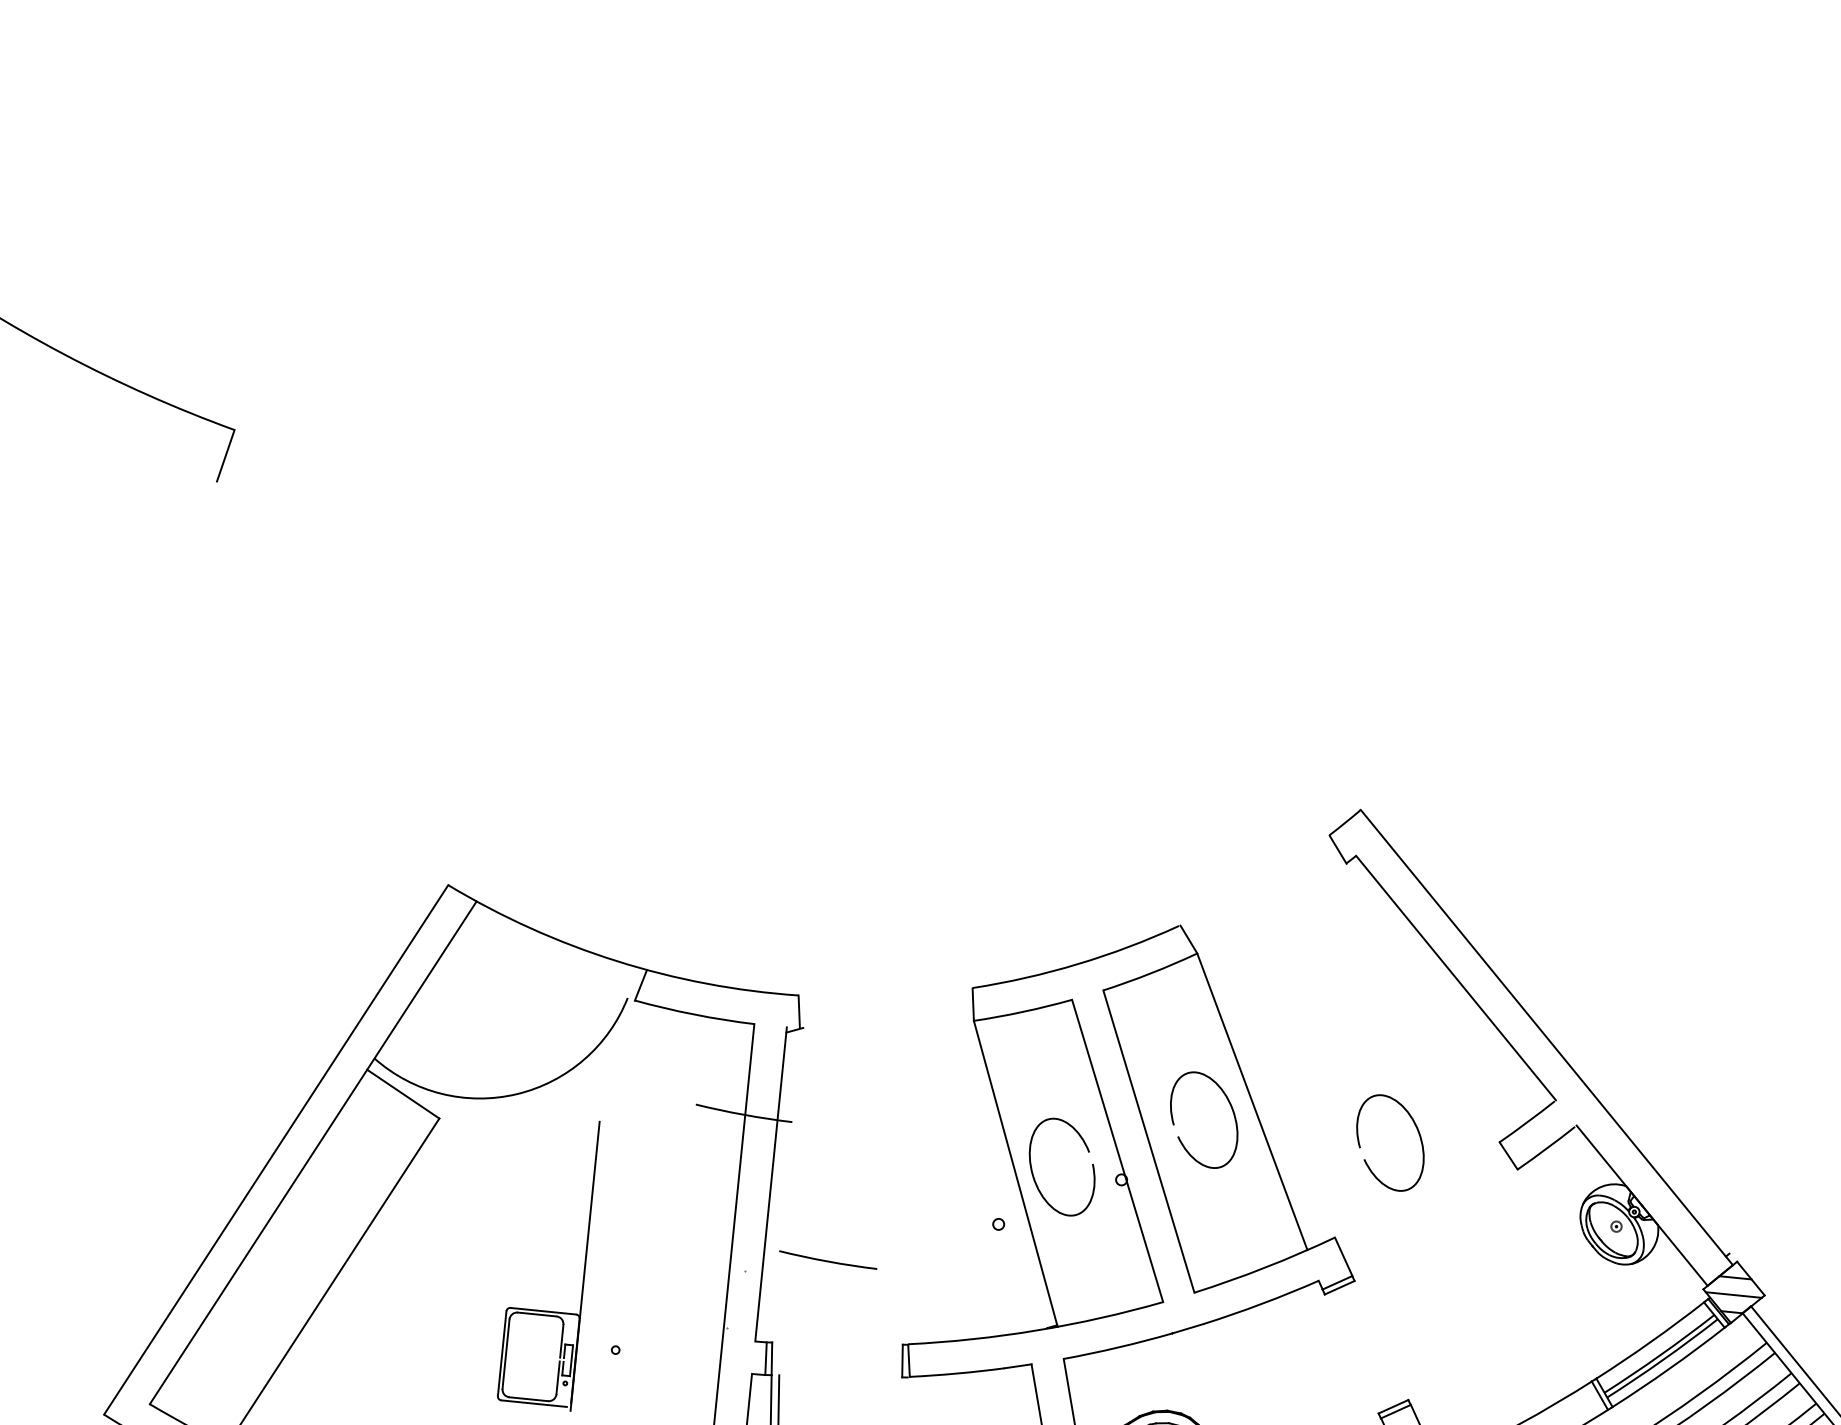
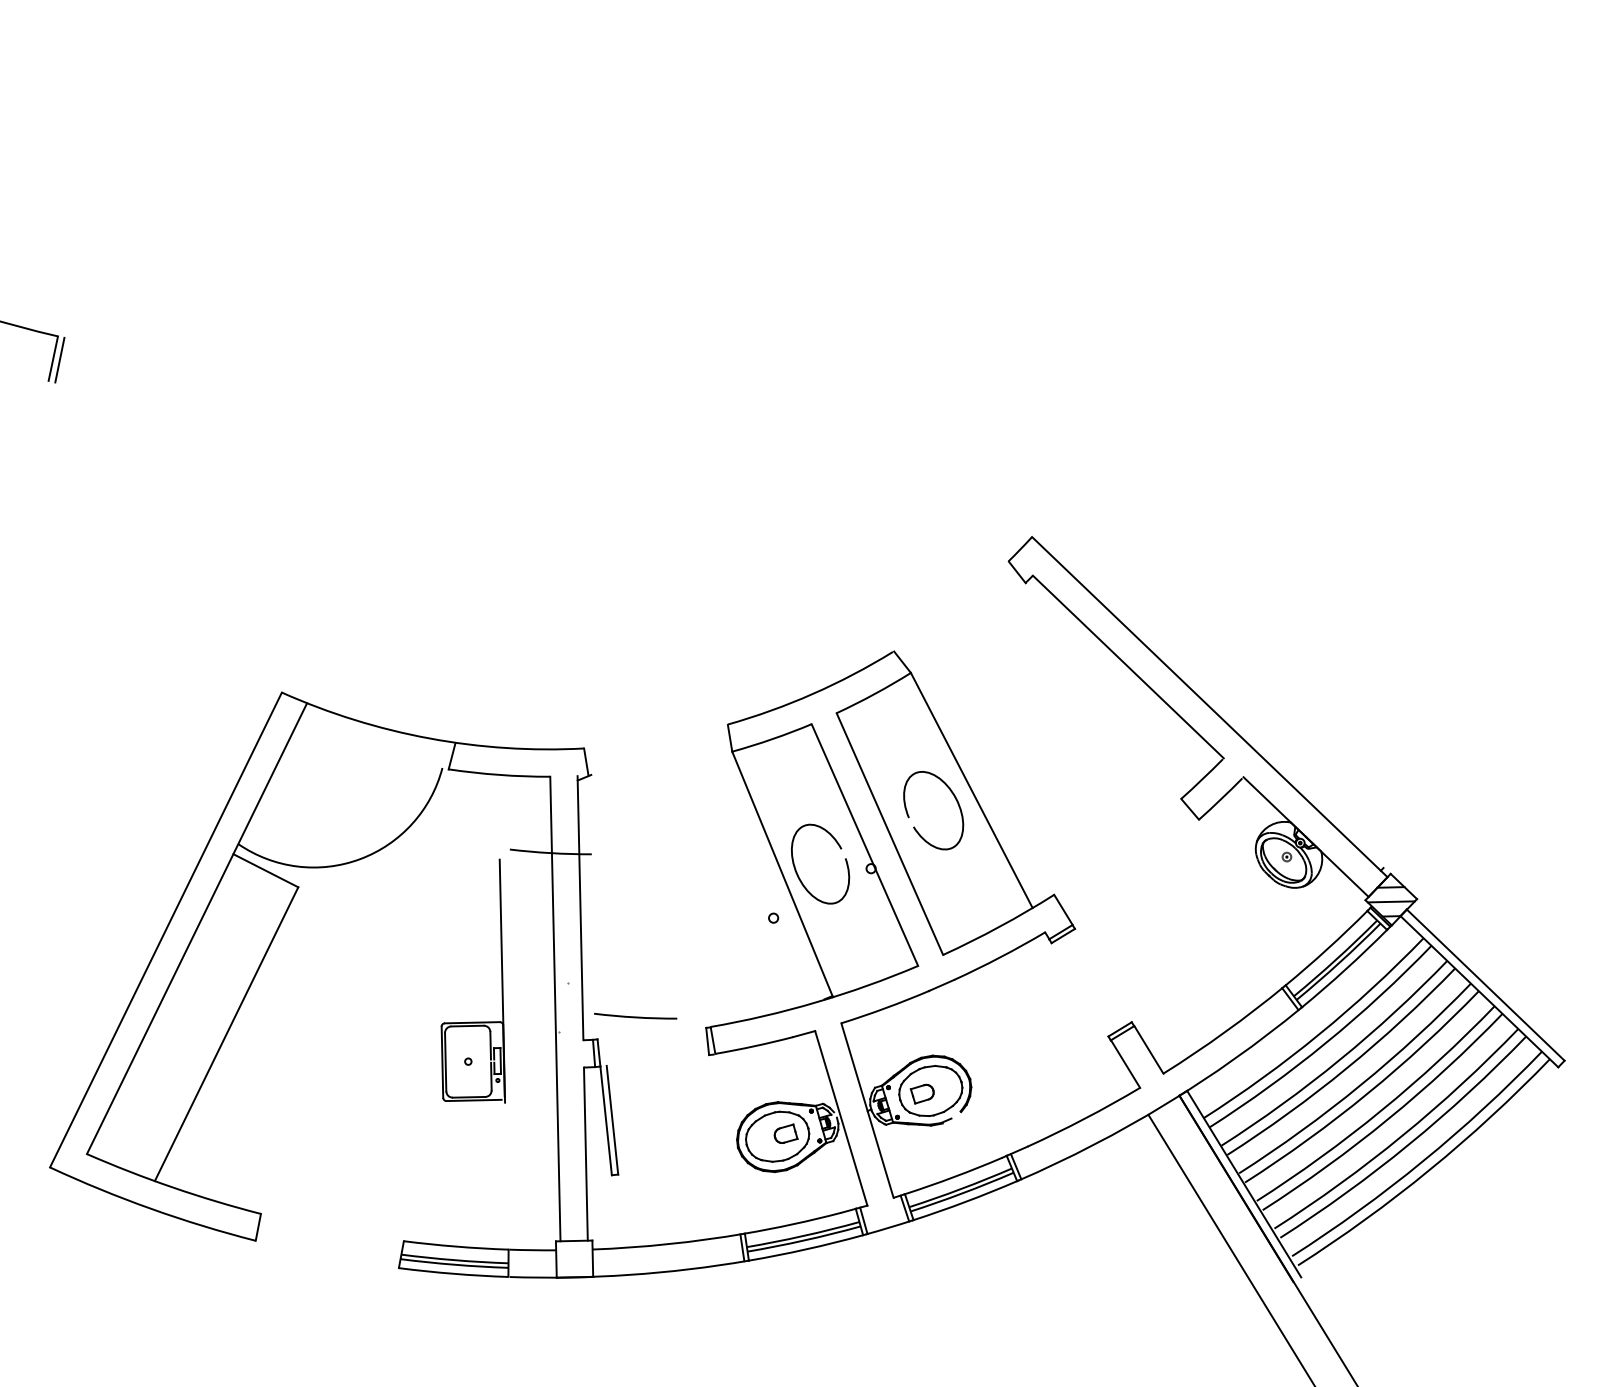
line: (232, 457) -> (59, 359), added
curve: (1416, 1129) -> (1110, 796), removed
arc: (827, 1260) -> (635, 1016), moved
part: (584, 1265) -> (501, 980), moved

